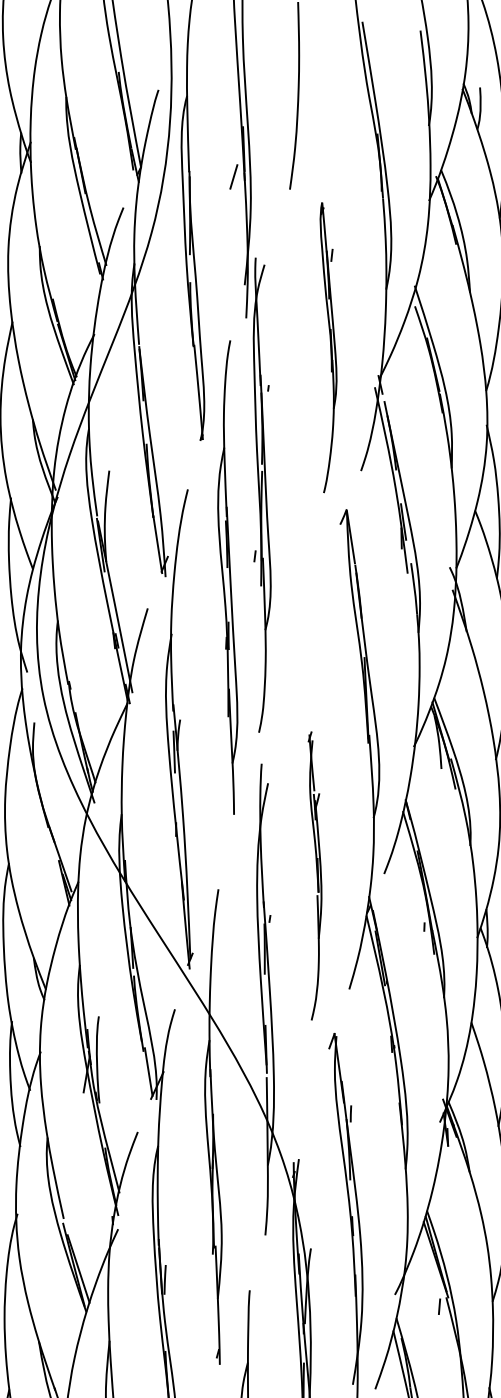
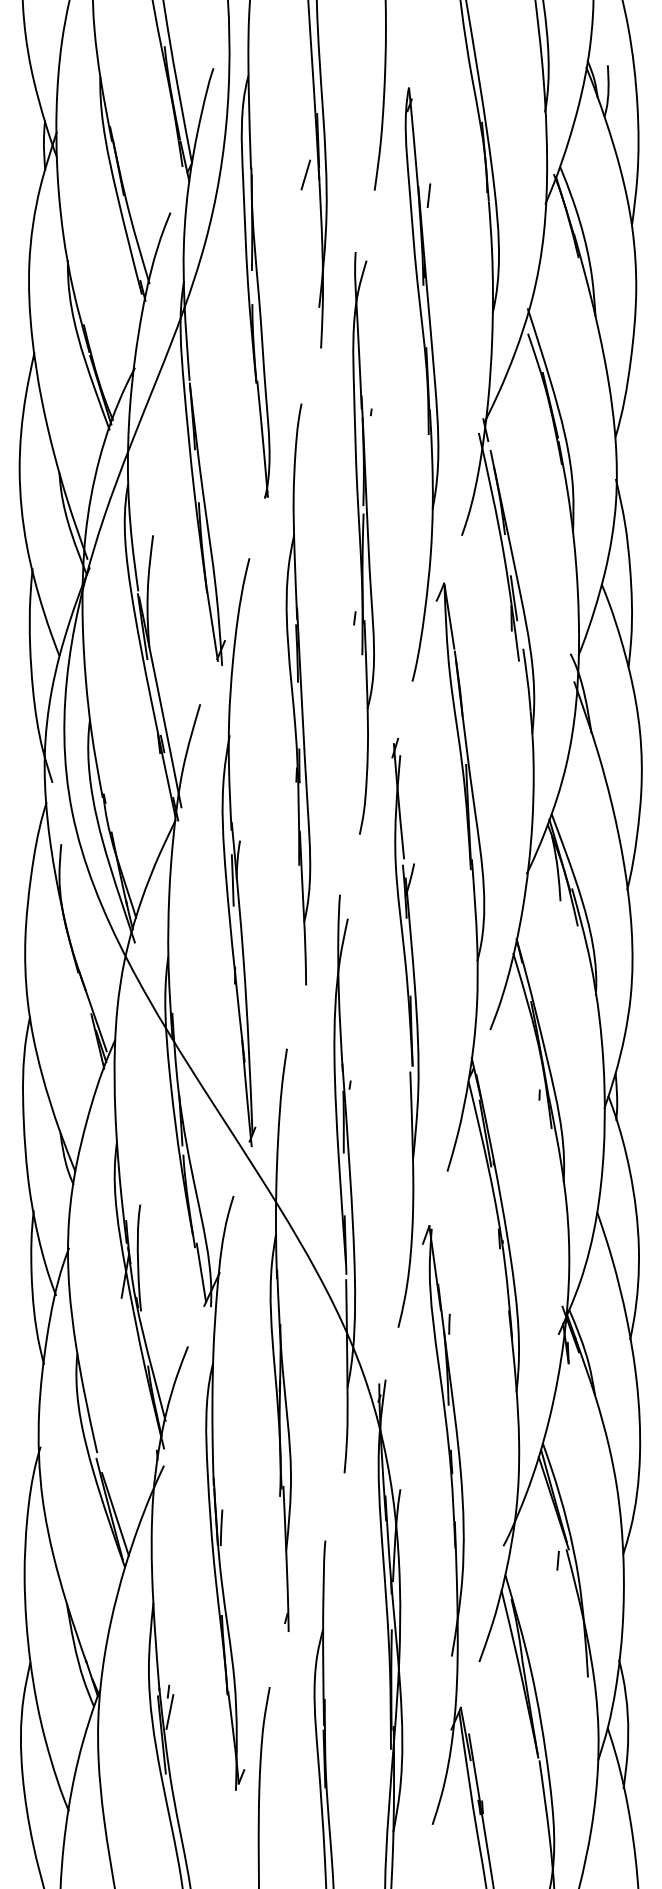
part: (328, 347) -> (421, 384), size x1.67
part: (262, 495) -> (363, 543), moved
part: (227, 577) -> (298, 694), moved
part: (315, 876) -> (405, 1032), size x1.67

